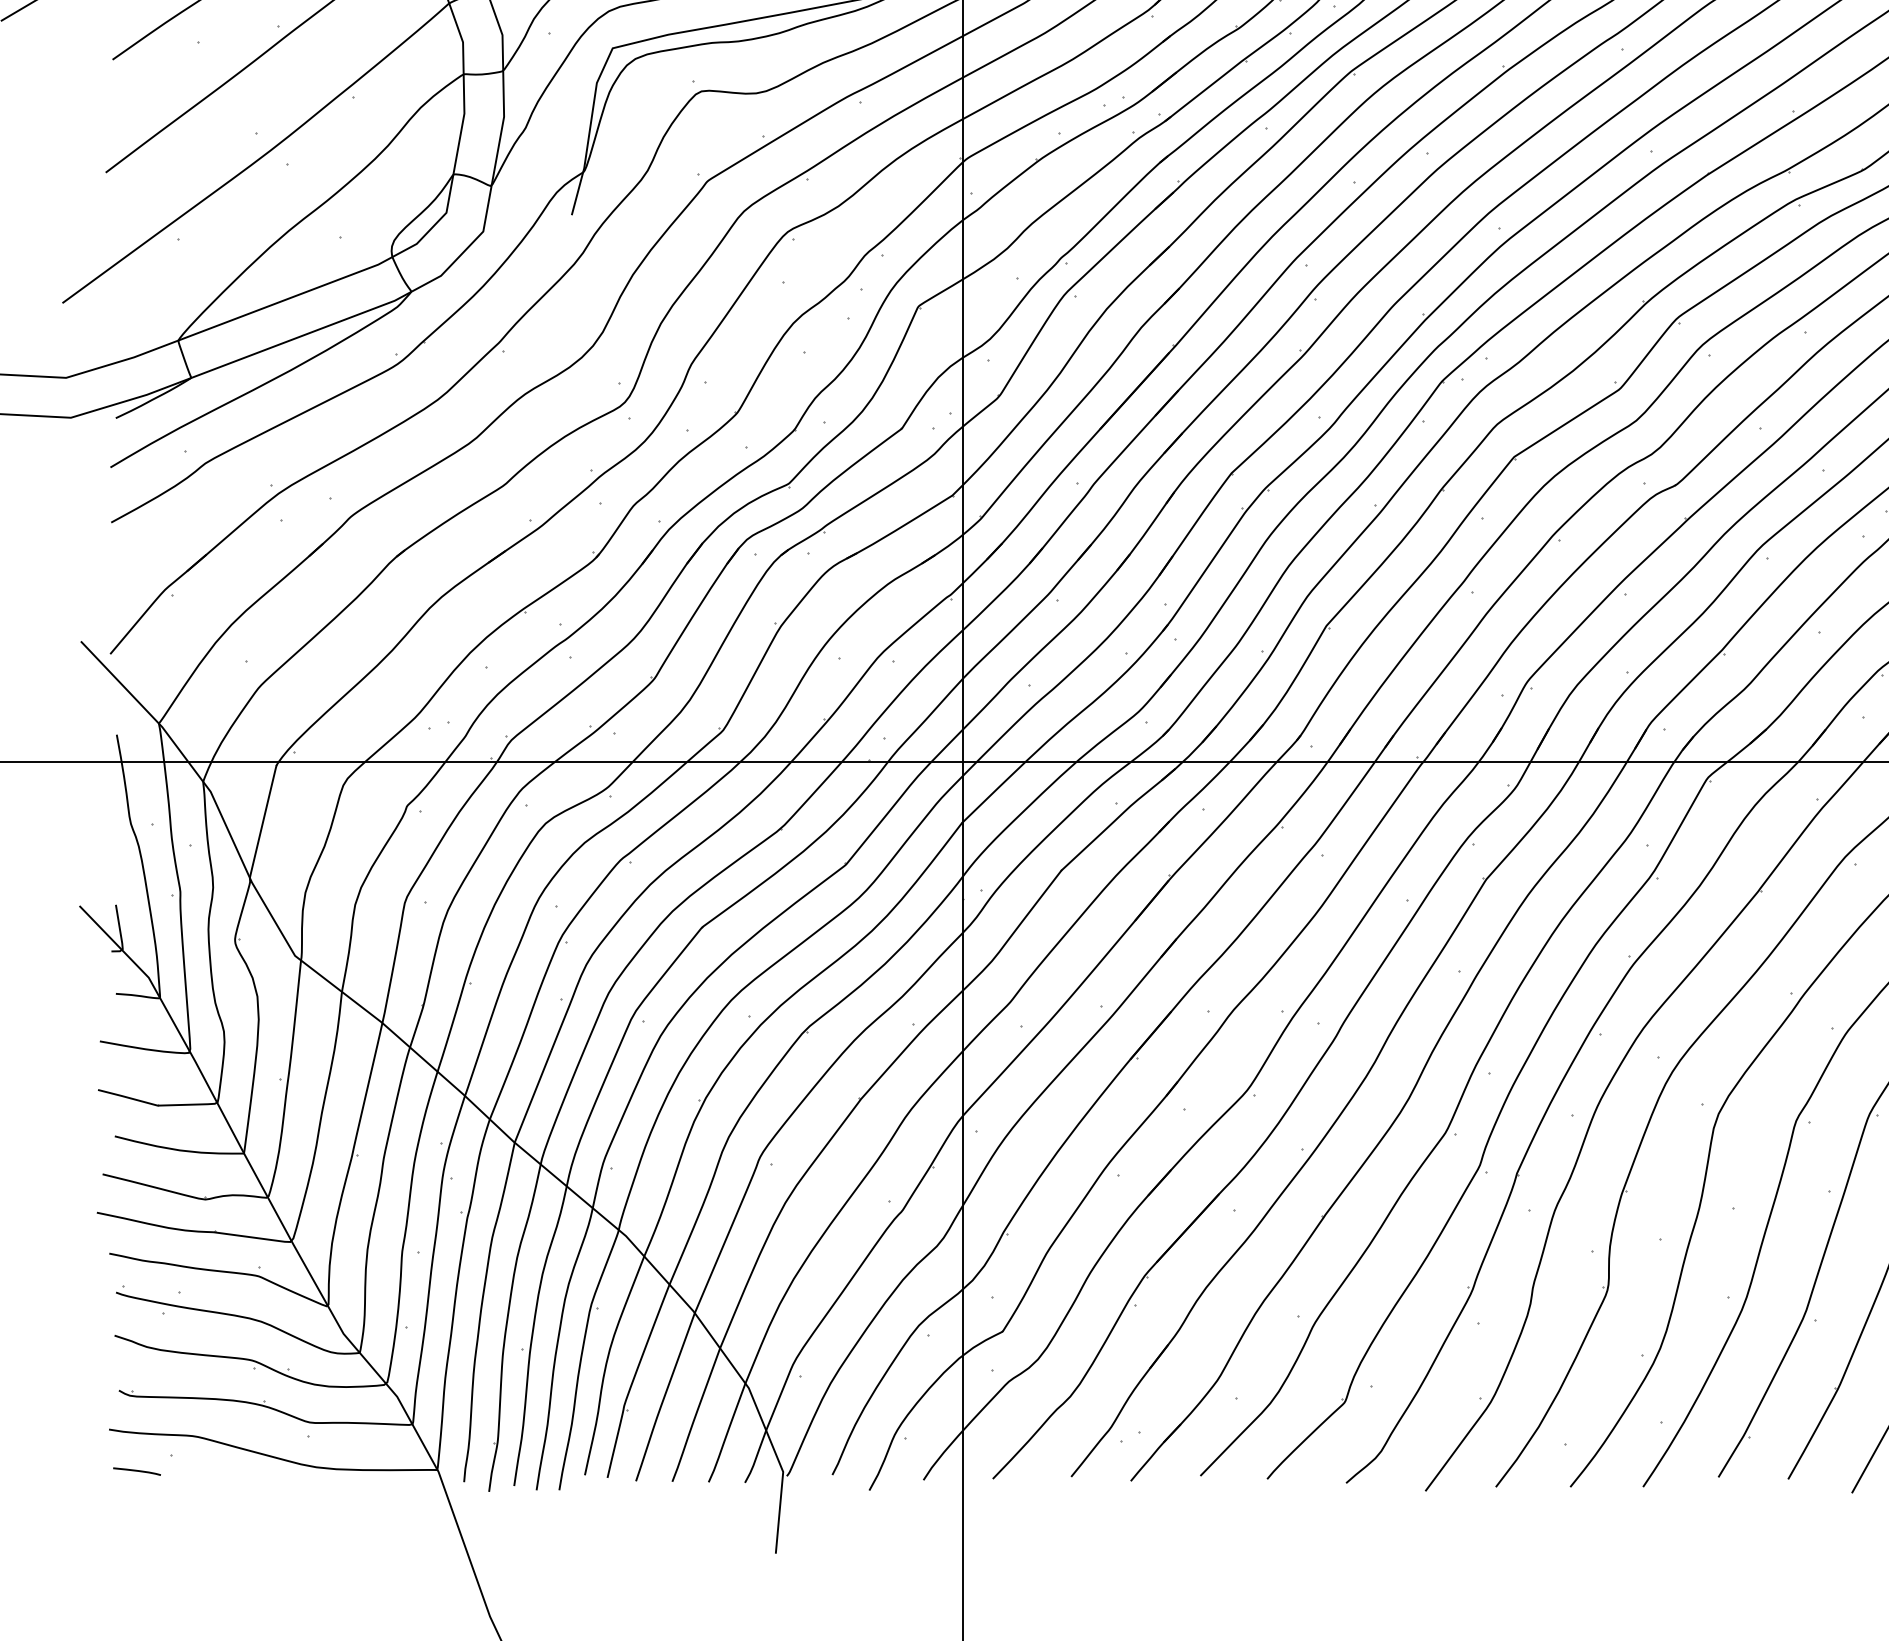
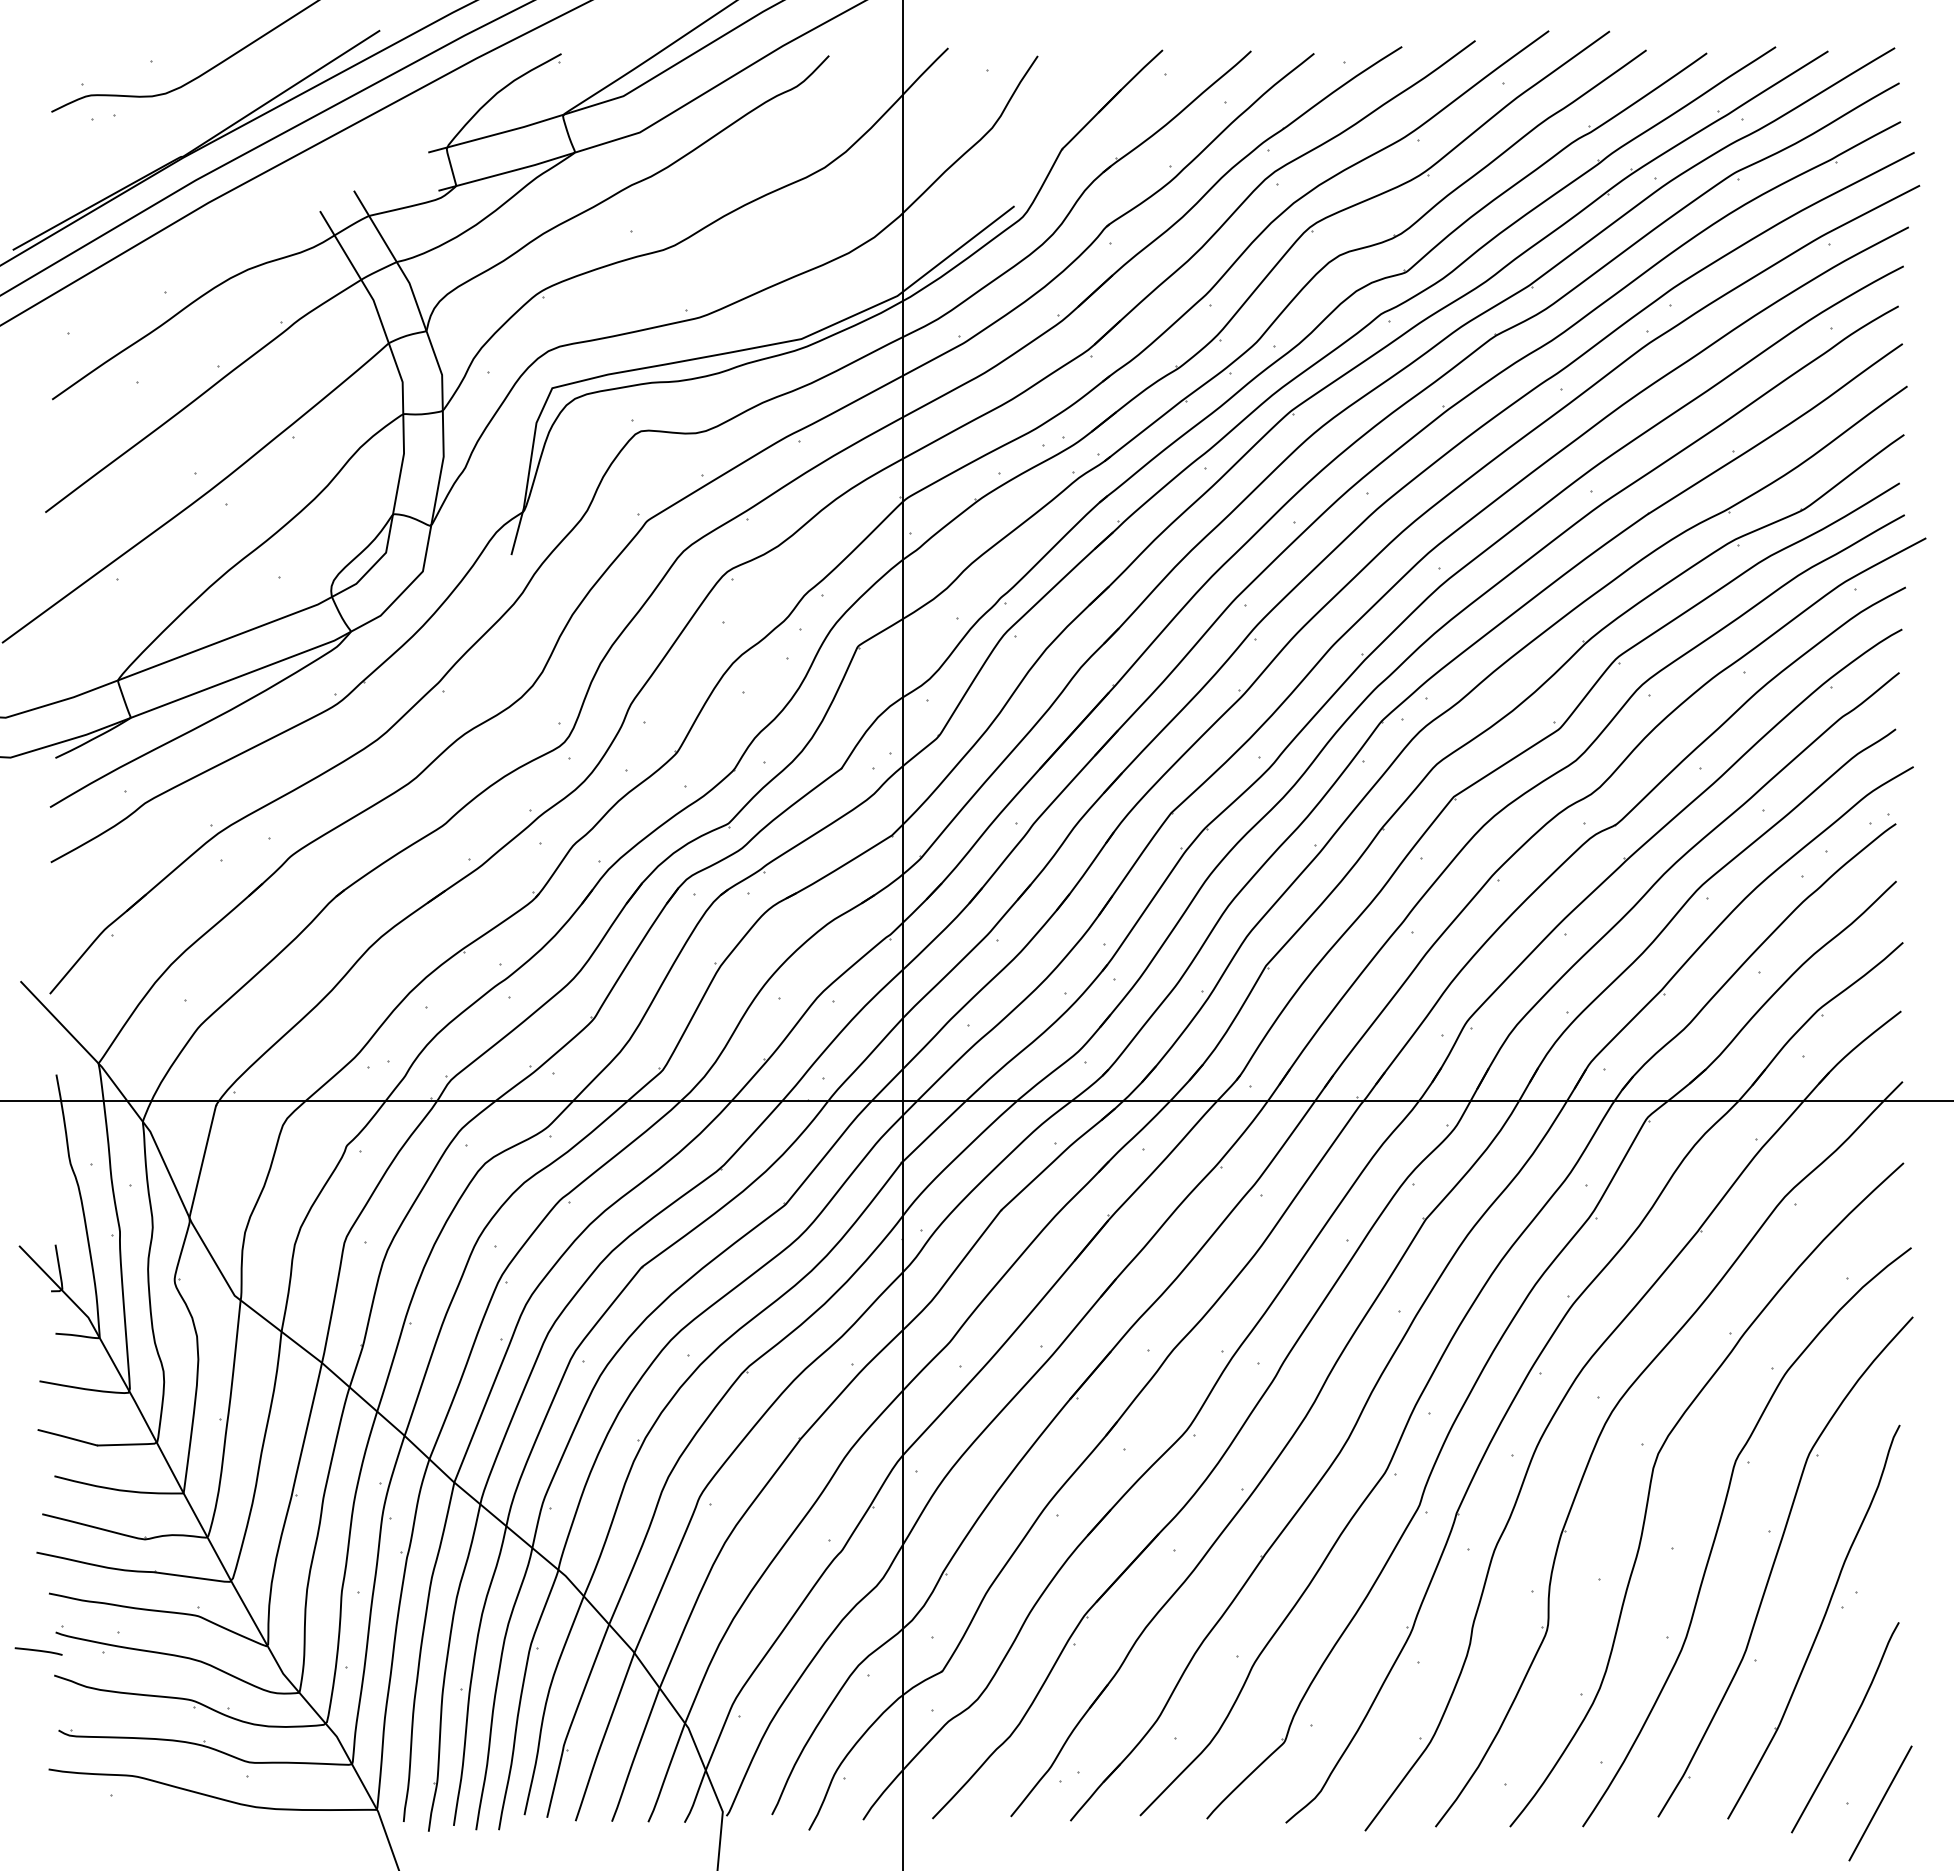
line: (136, 1471) -> (38, 1651), moved

